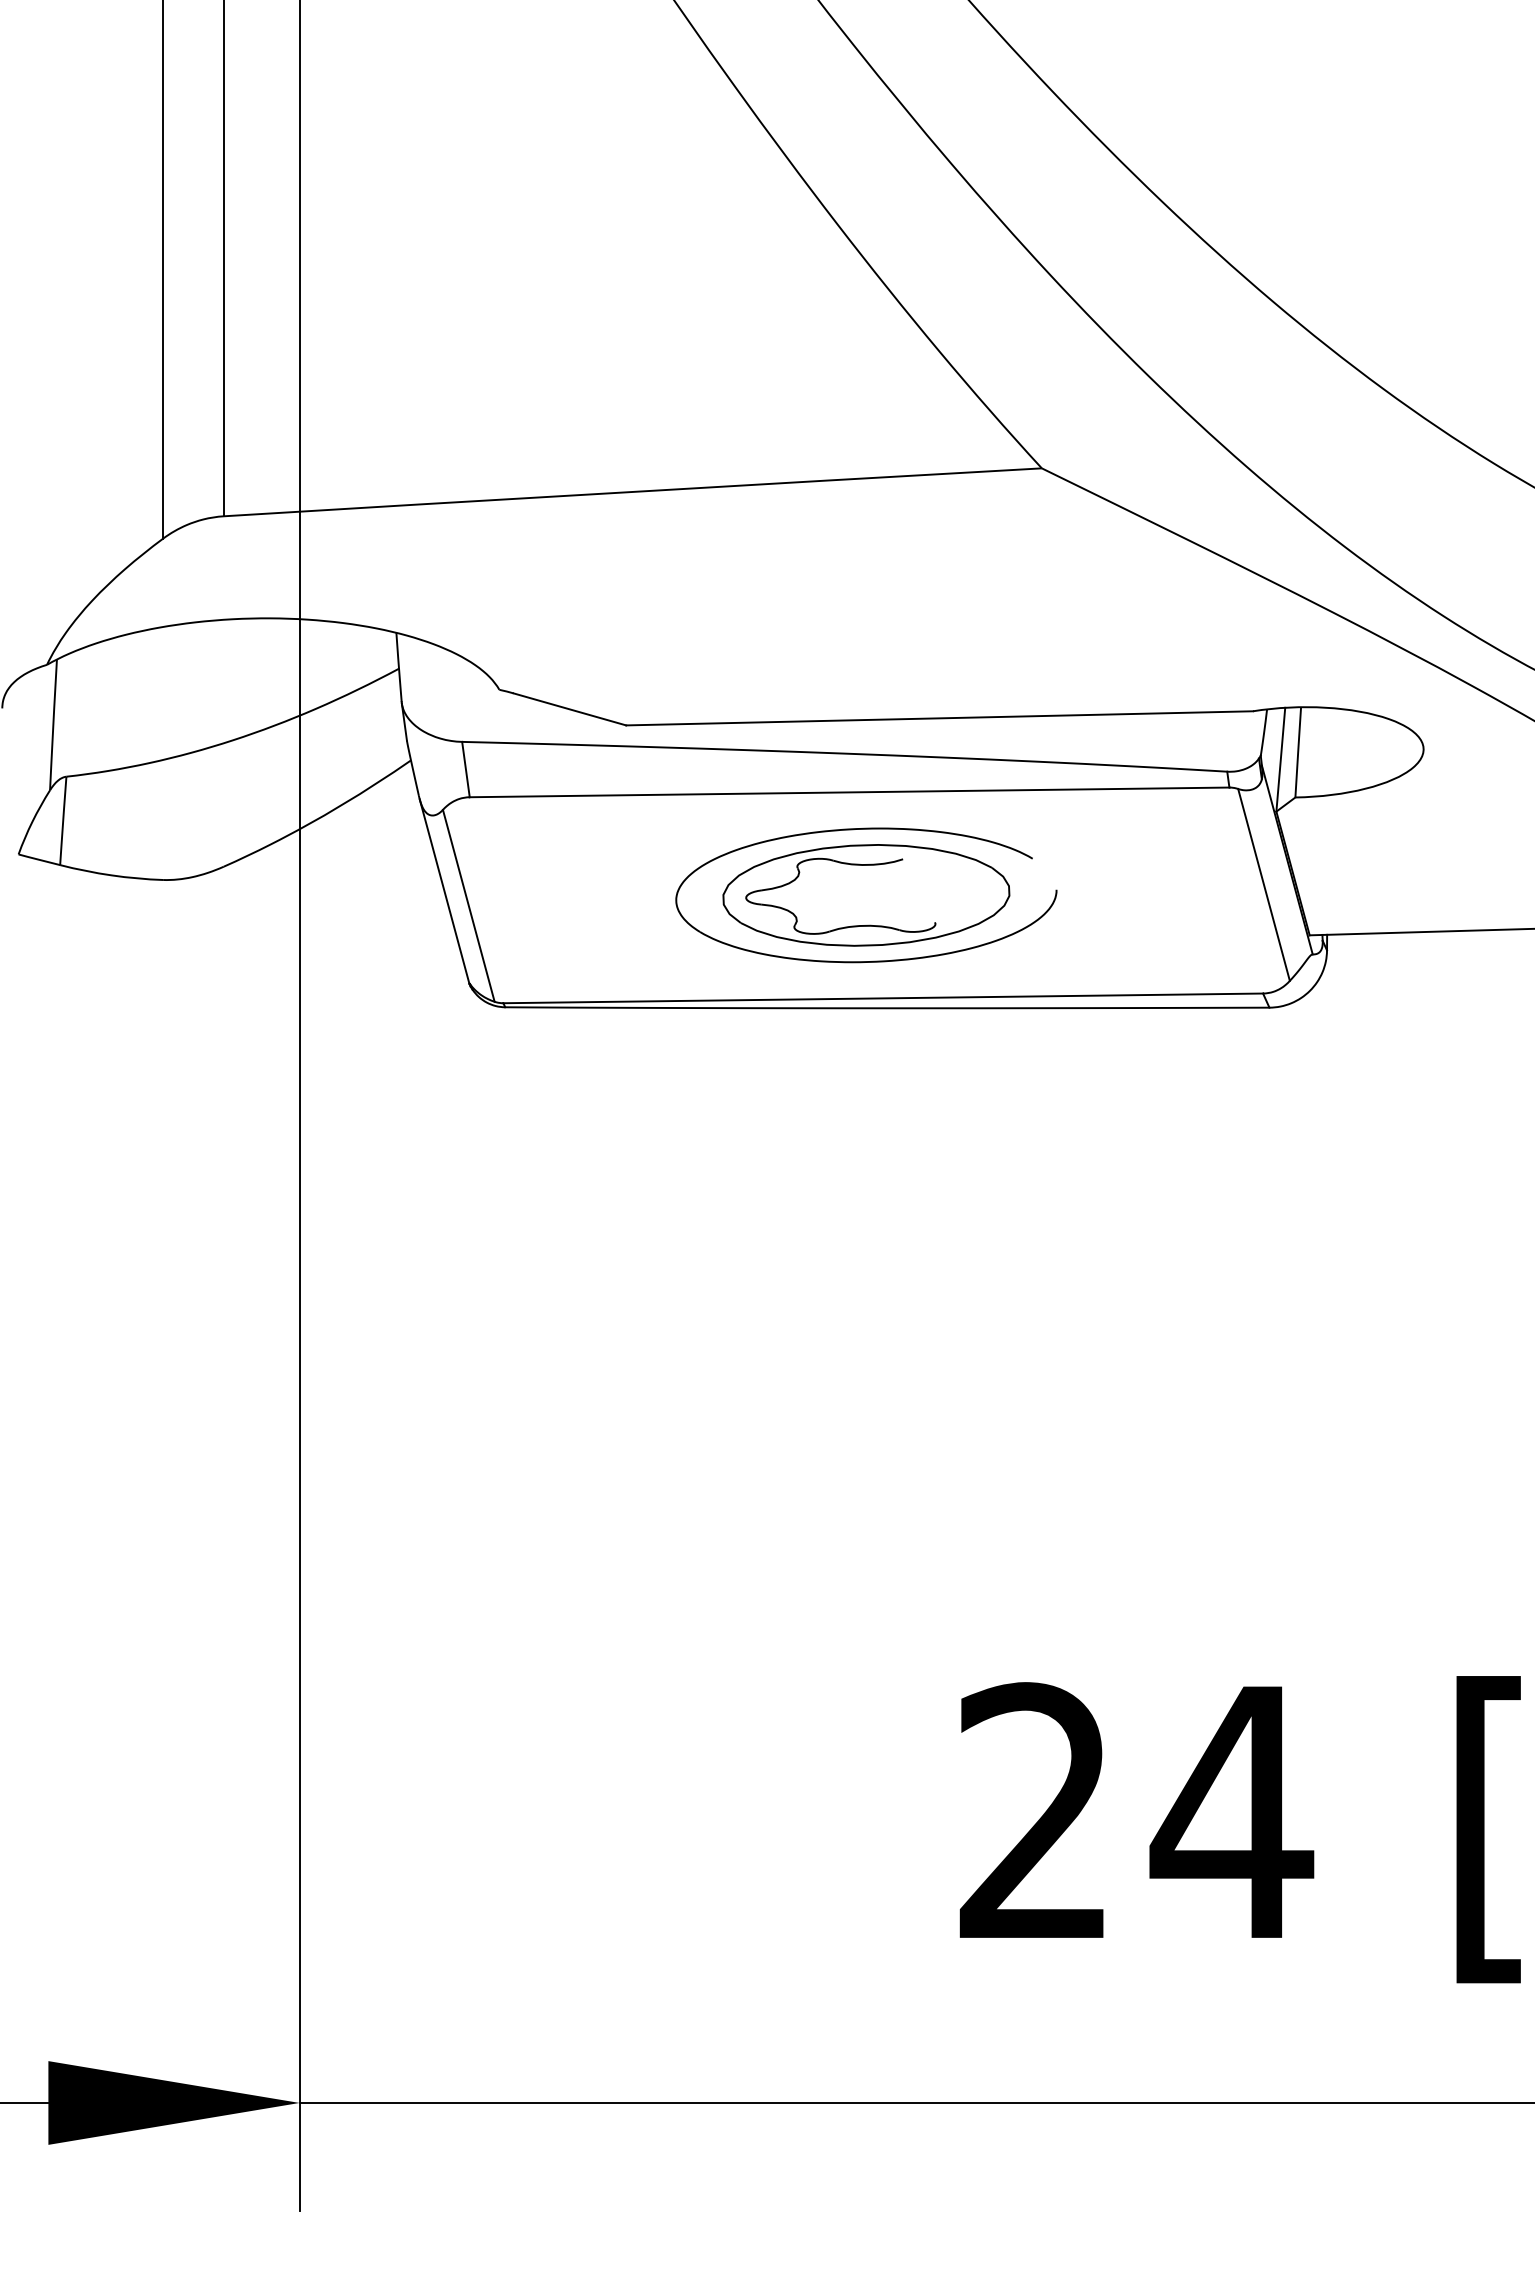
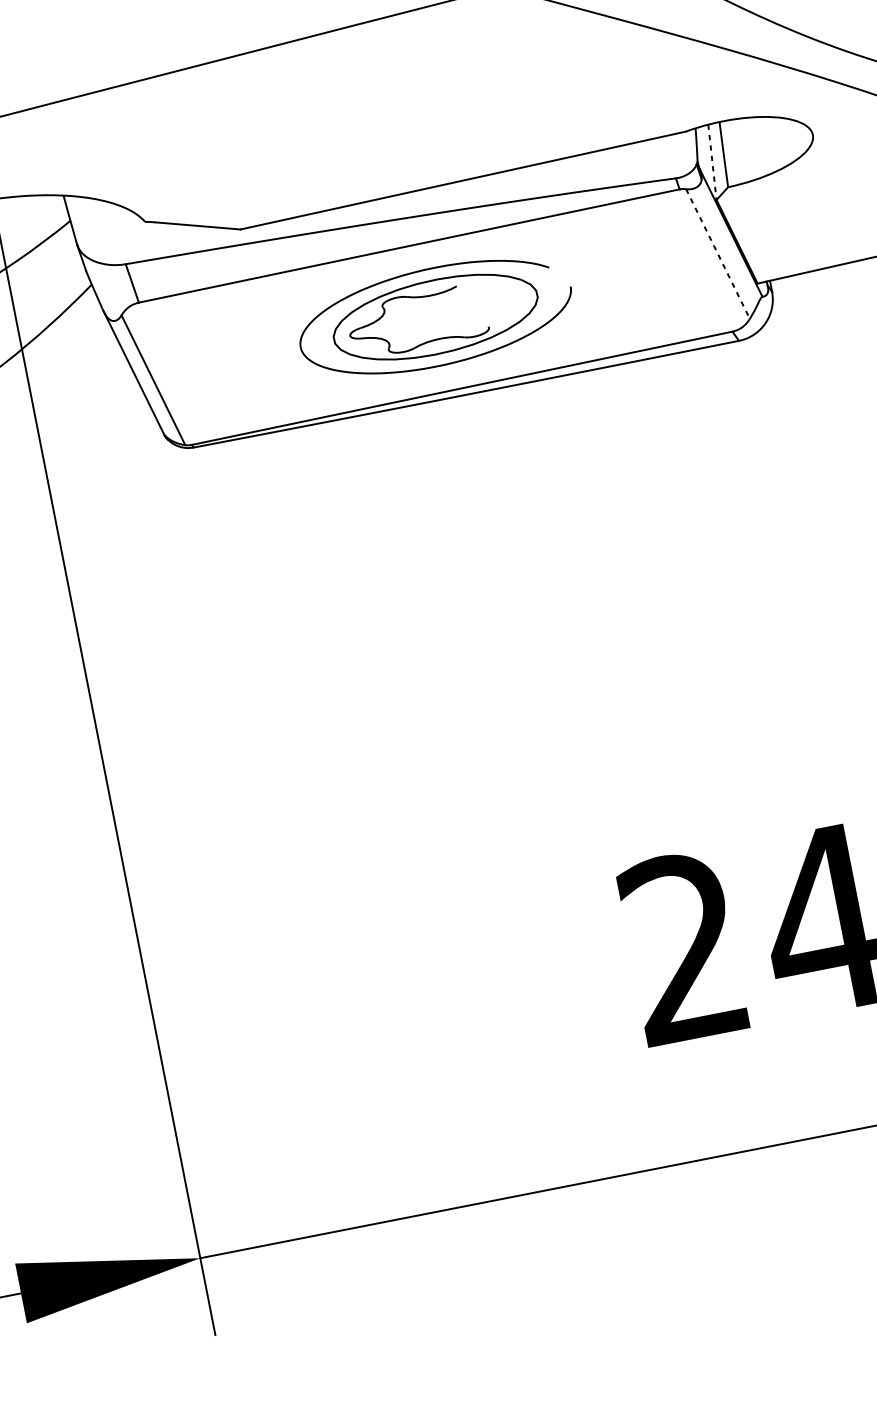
line: (1280, 760) -> (712, 162), solid -> dashed
line: (1264, 885) -> (718, 254), solid -> dashed

